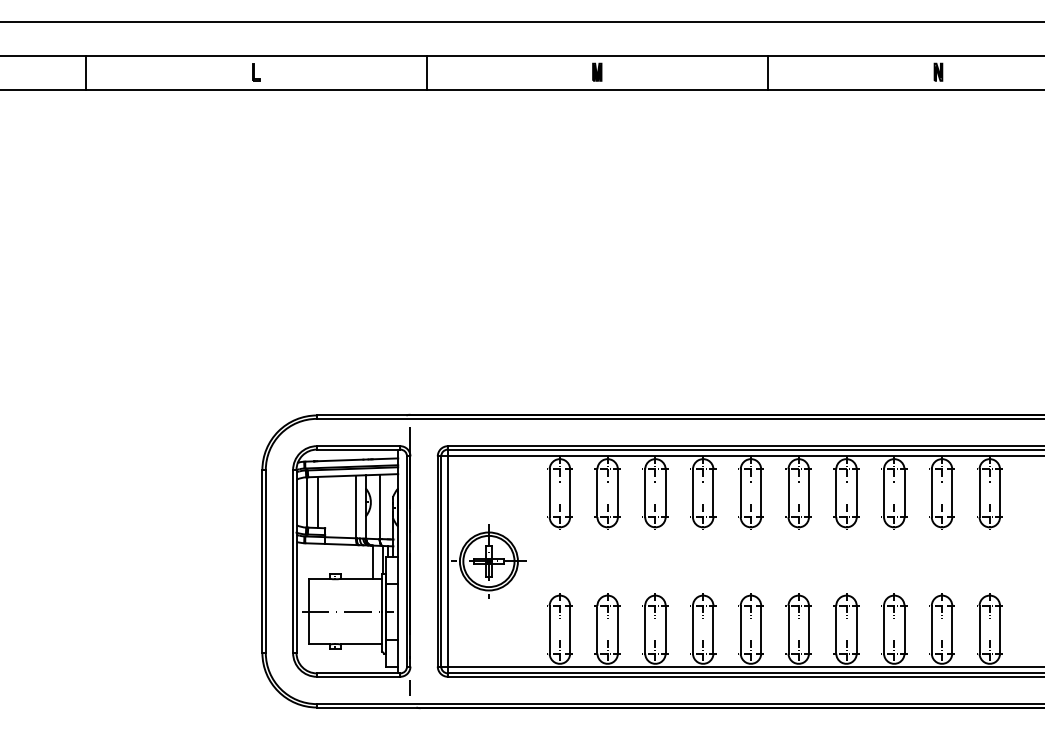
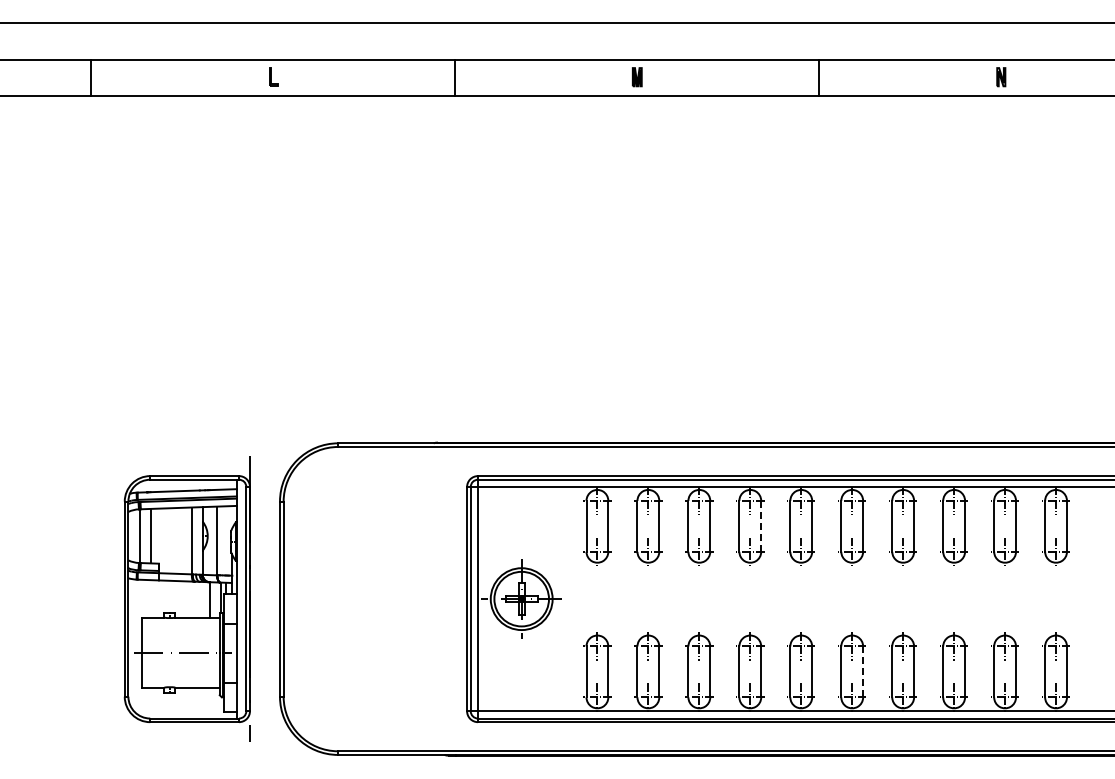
line: (713, 493) -> (761, 526), solid -> dashed
part: (350, 560) -> (186, 598), moved
line: (809, 629) -> (863, 671), solid -> dashed

